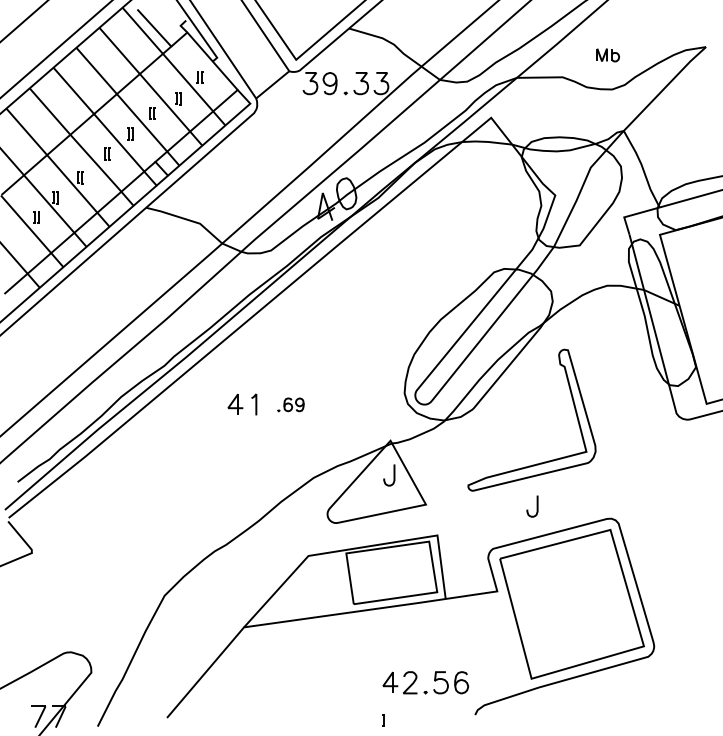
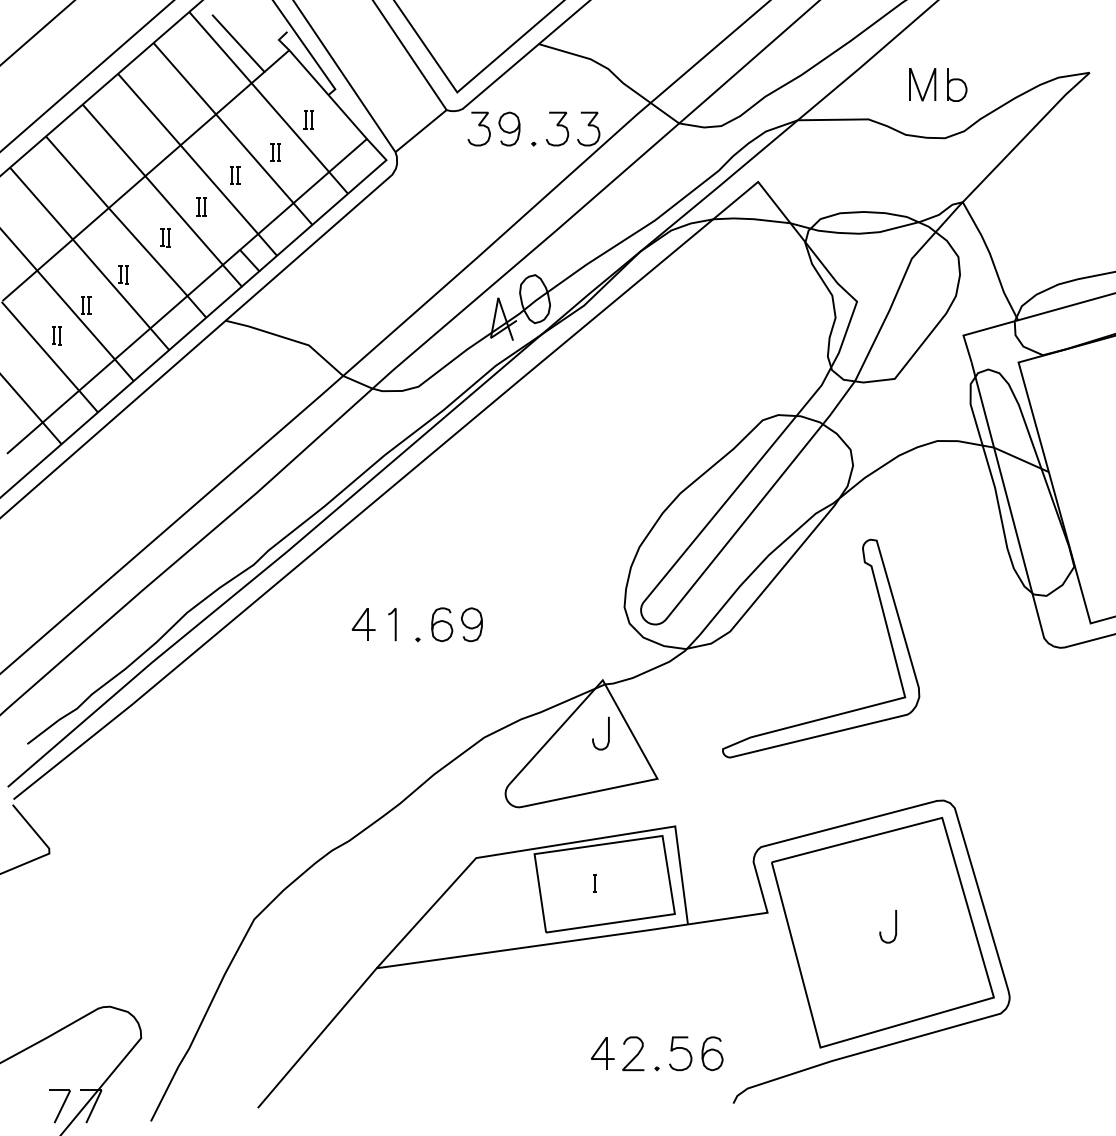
part: (608, 55) -> (939, 85), size x1.67
part: (290, 404) -> (448, 624), size x1.67
curve: (536, 506) -> (894, 926), moved
line: (383, 720) -> (595, 883), moved

